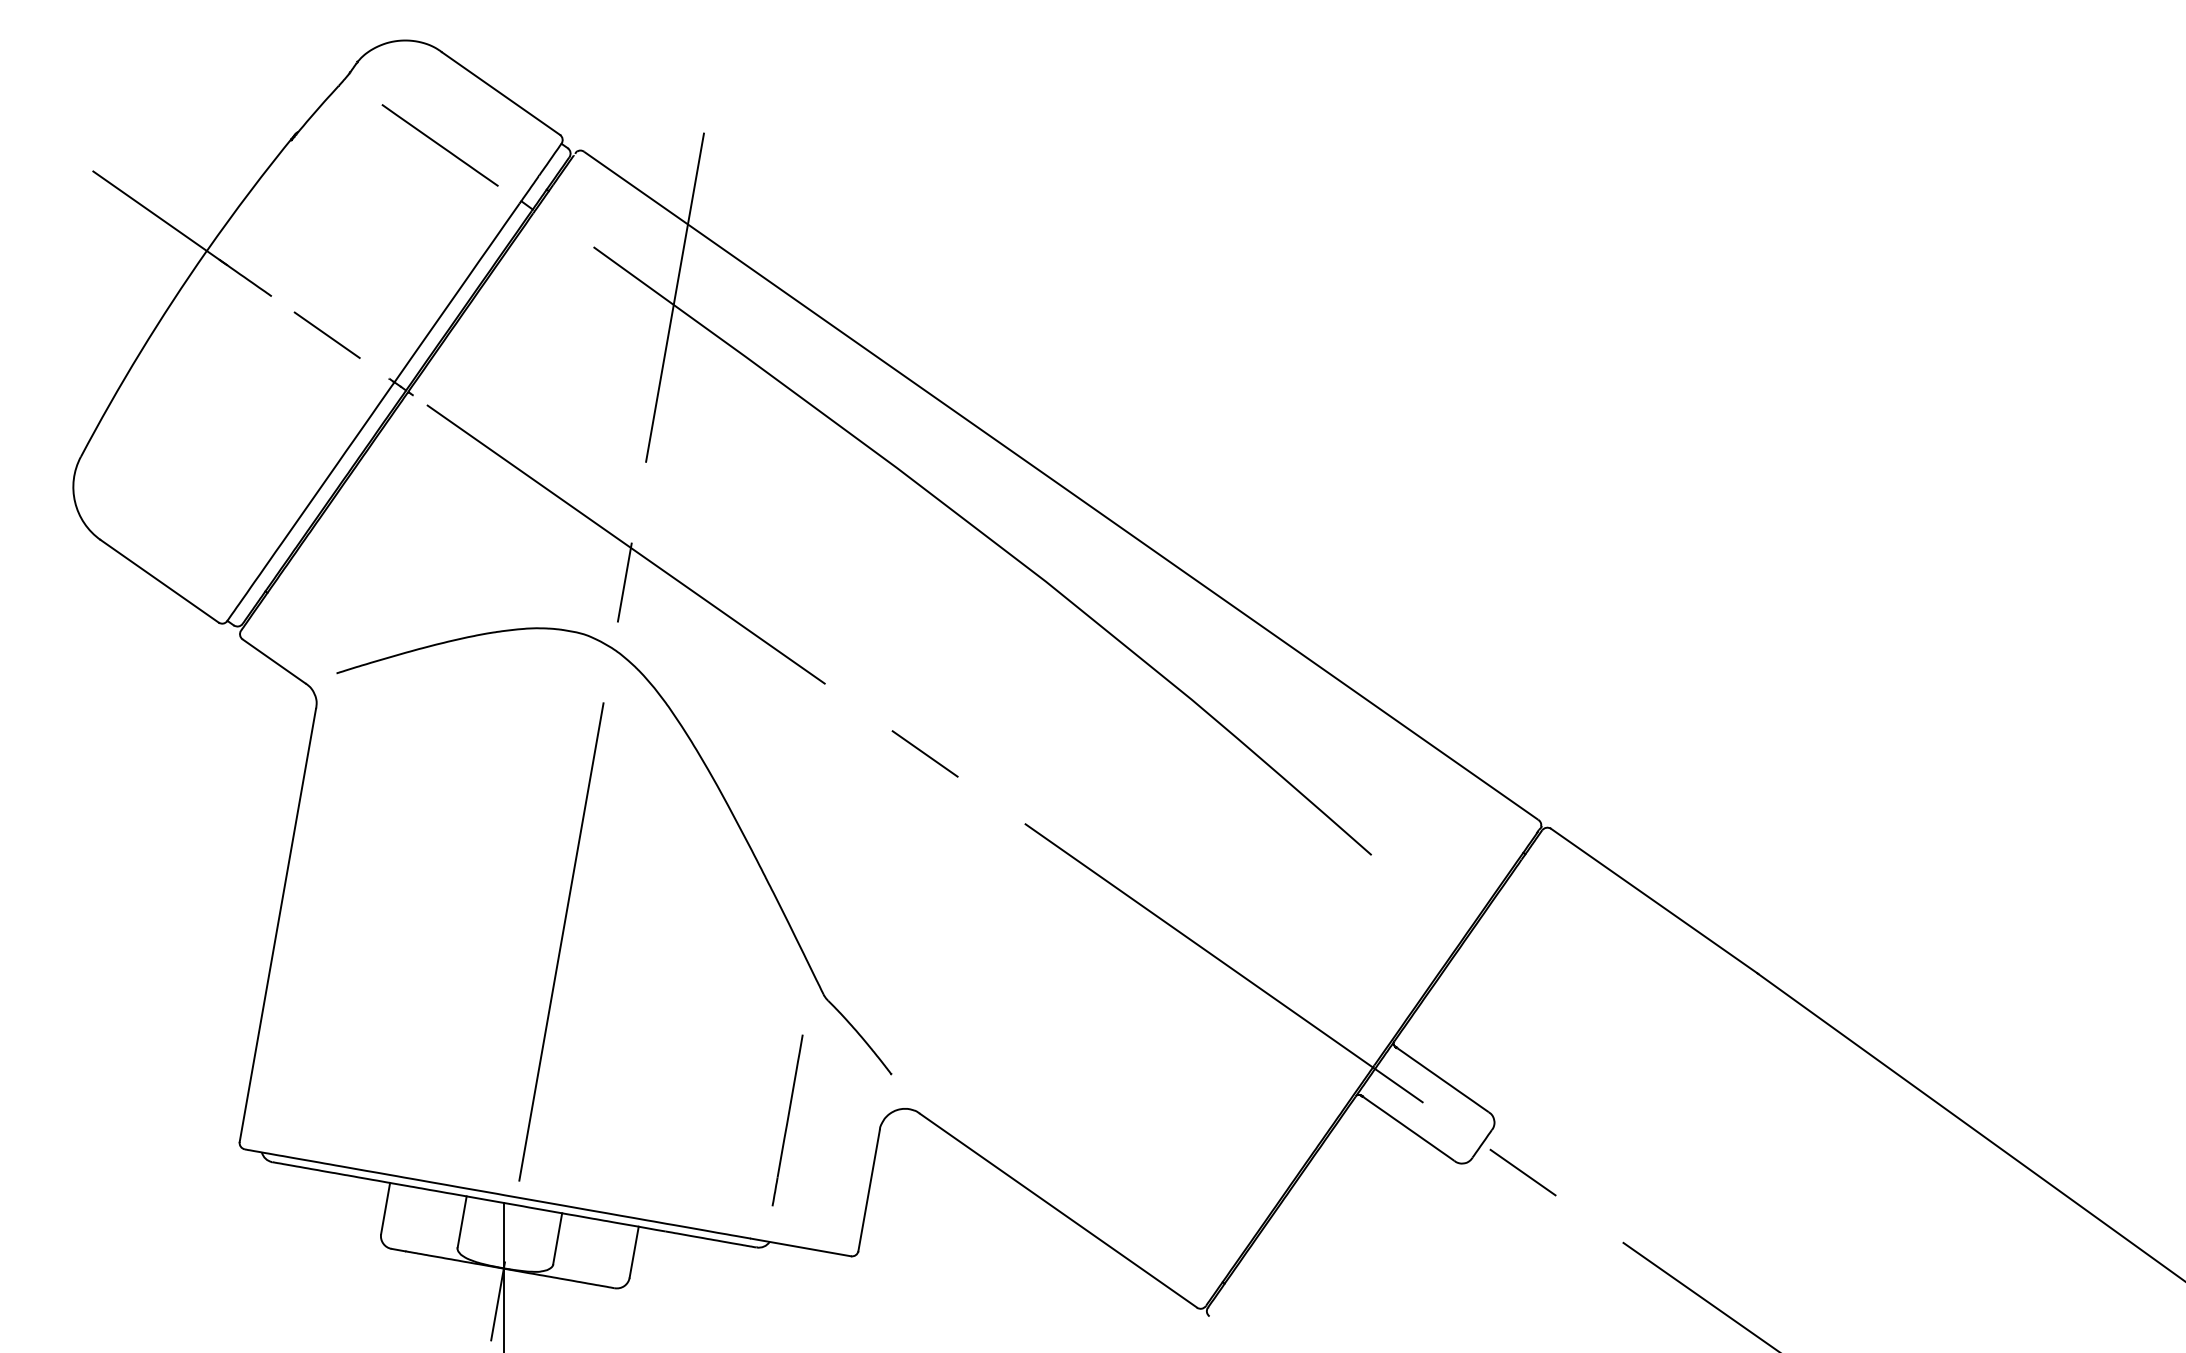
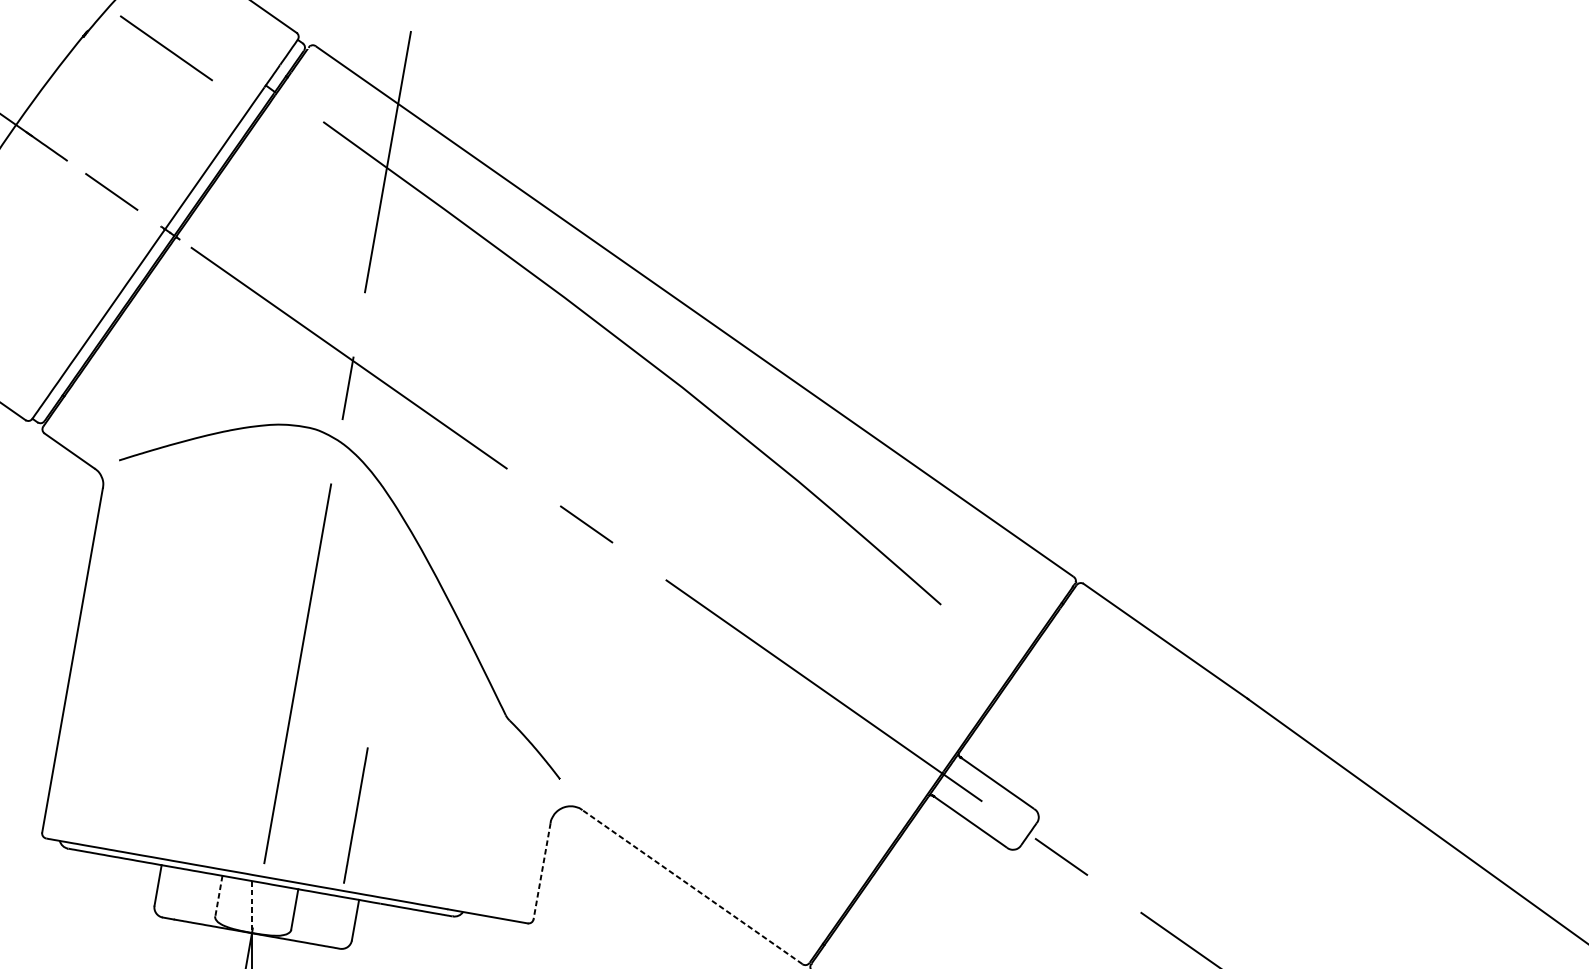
line: (439, 145) -> (165, 48), moved
line: (787, 1120) -> (355, 815), moved
line: (869, 1190) -> (542, 871), solid -> dashed
line: (1058, 1210) -> (692, 887), solid -> dashed
line: (462, 1221) -> (219, 895), solid -> dashed
line: (503, 1235) -> (251, 906), solid -> dashed

